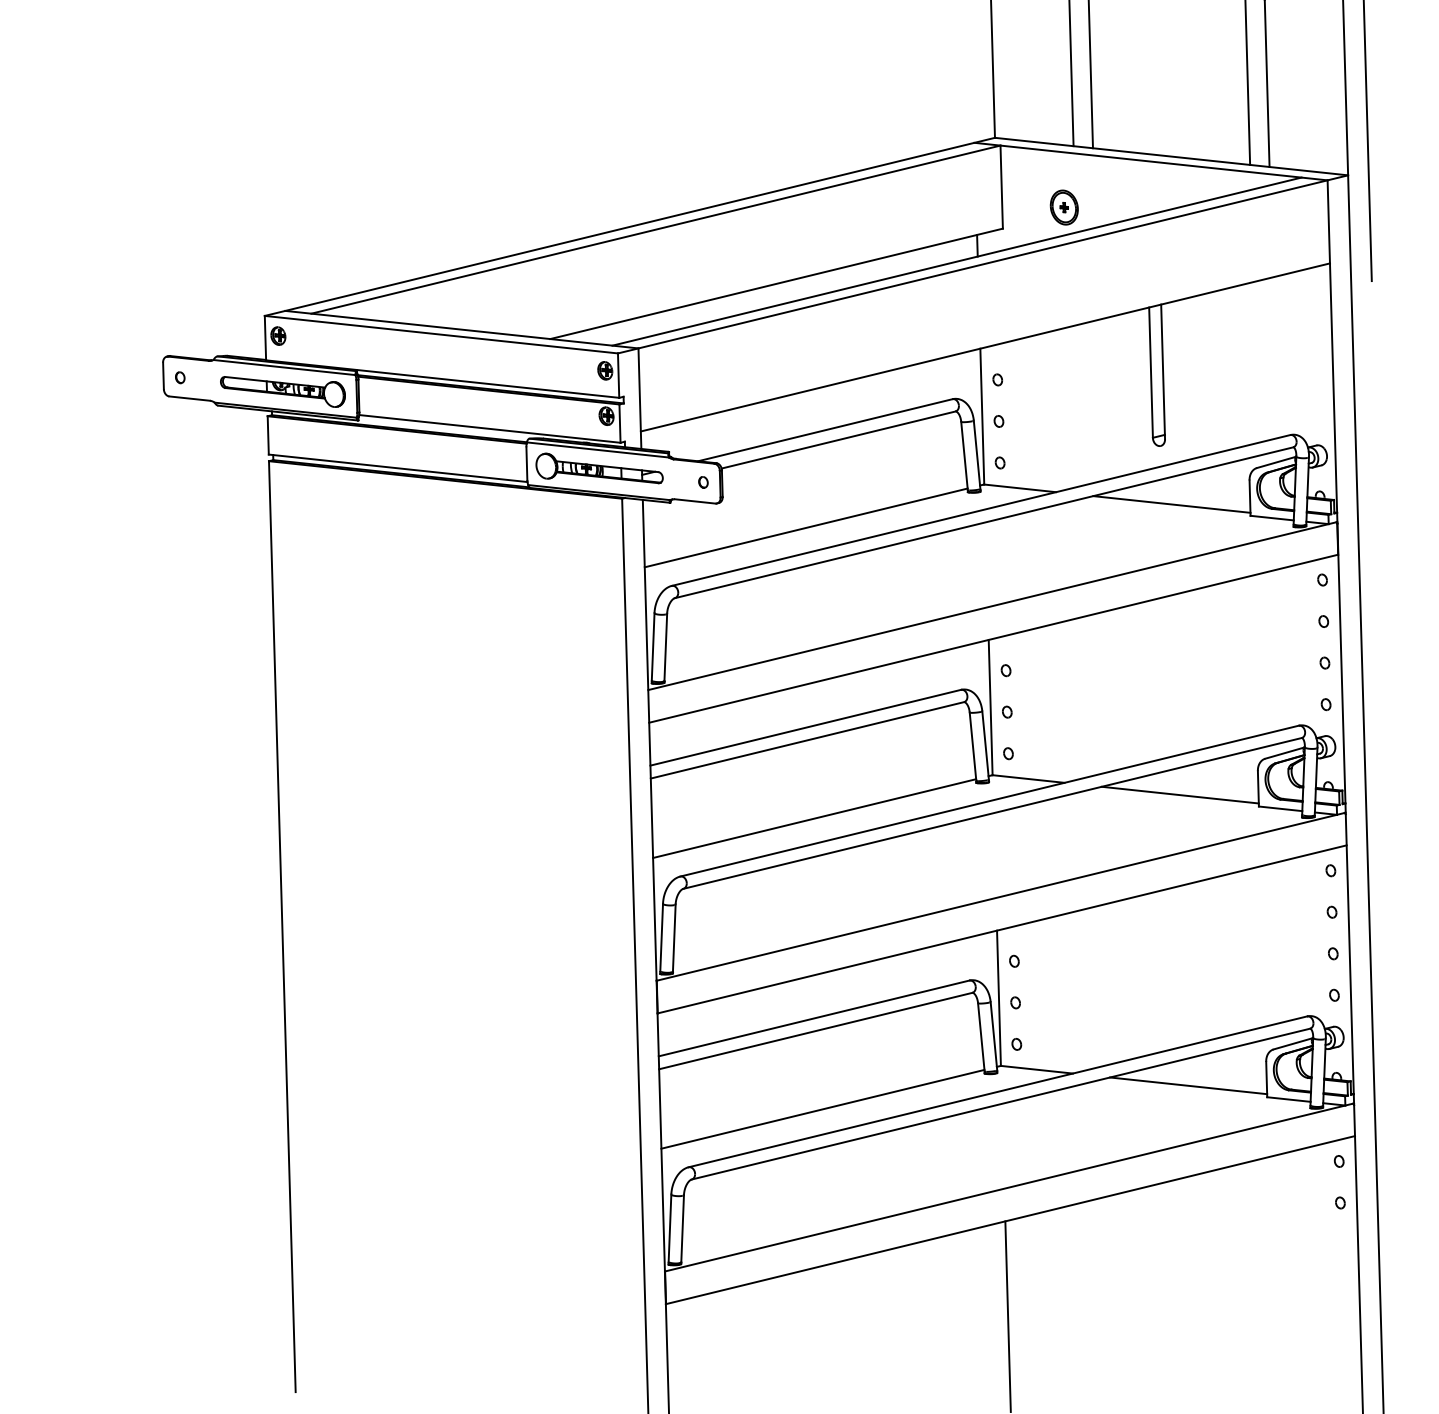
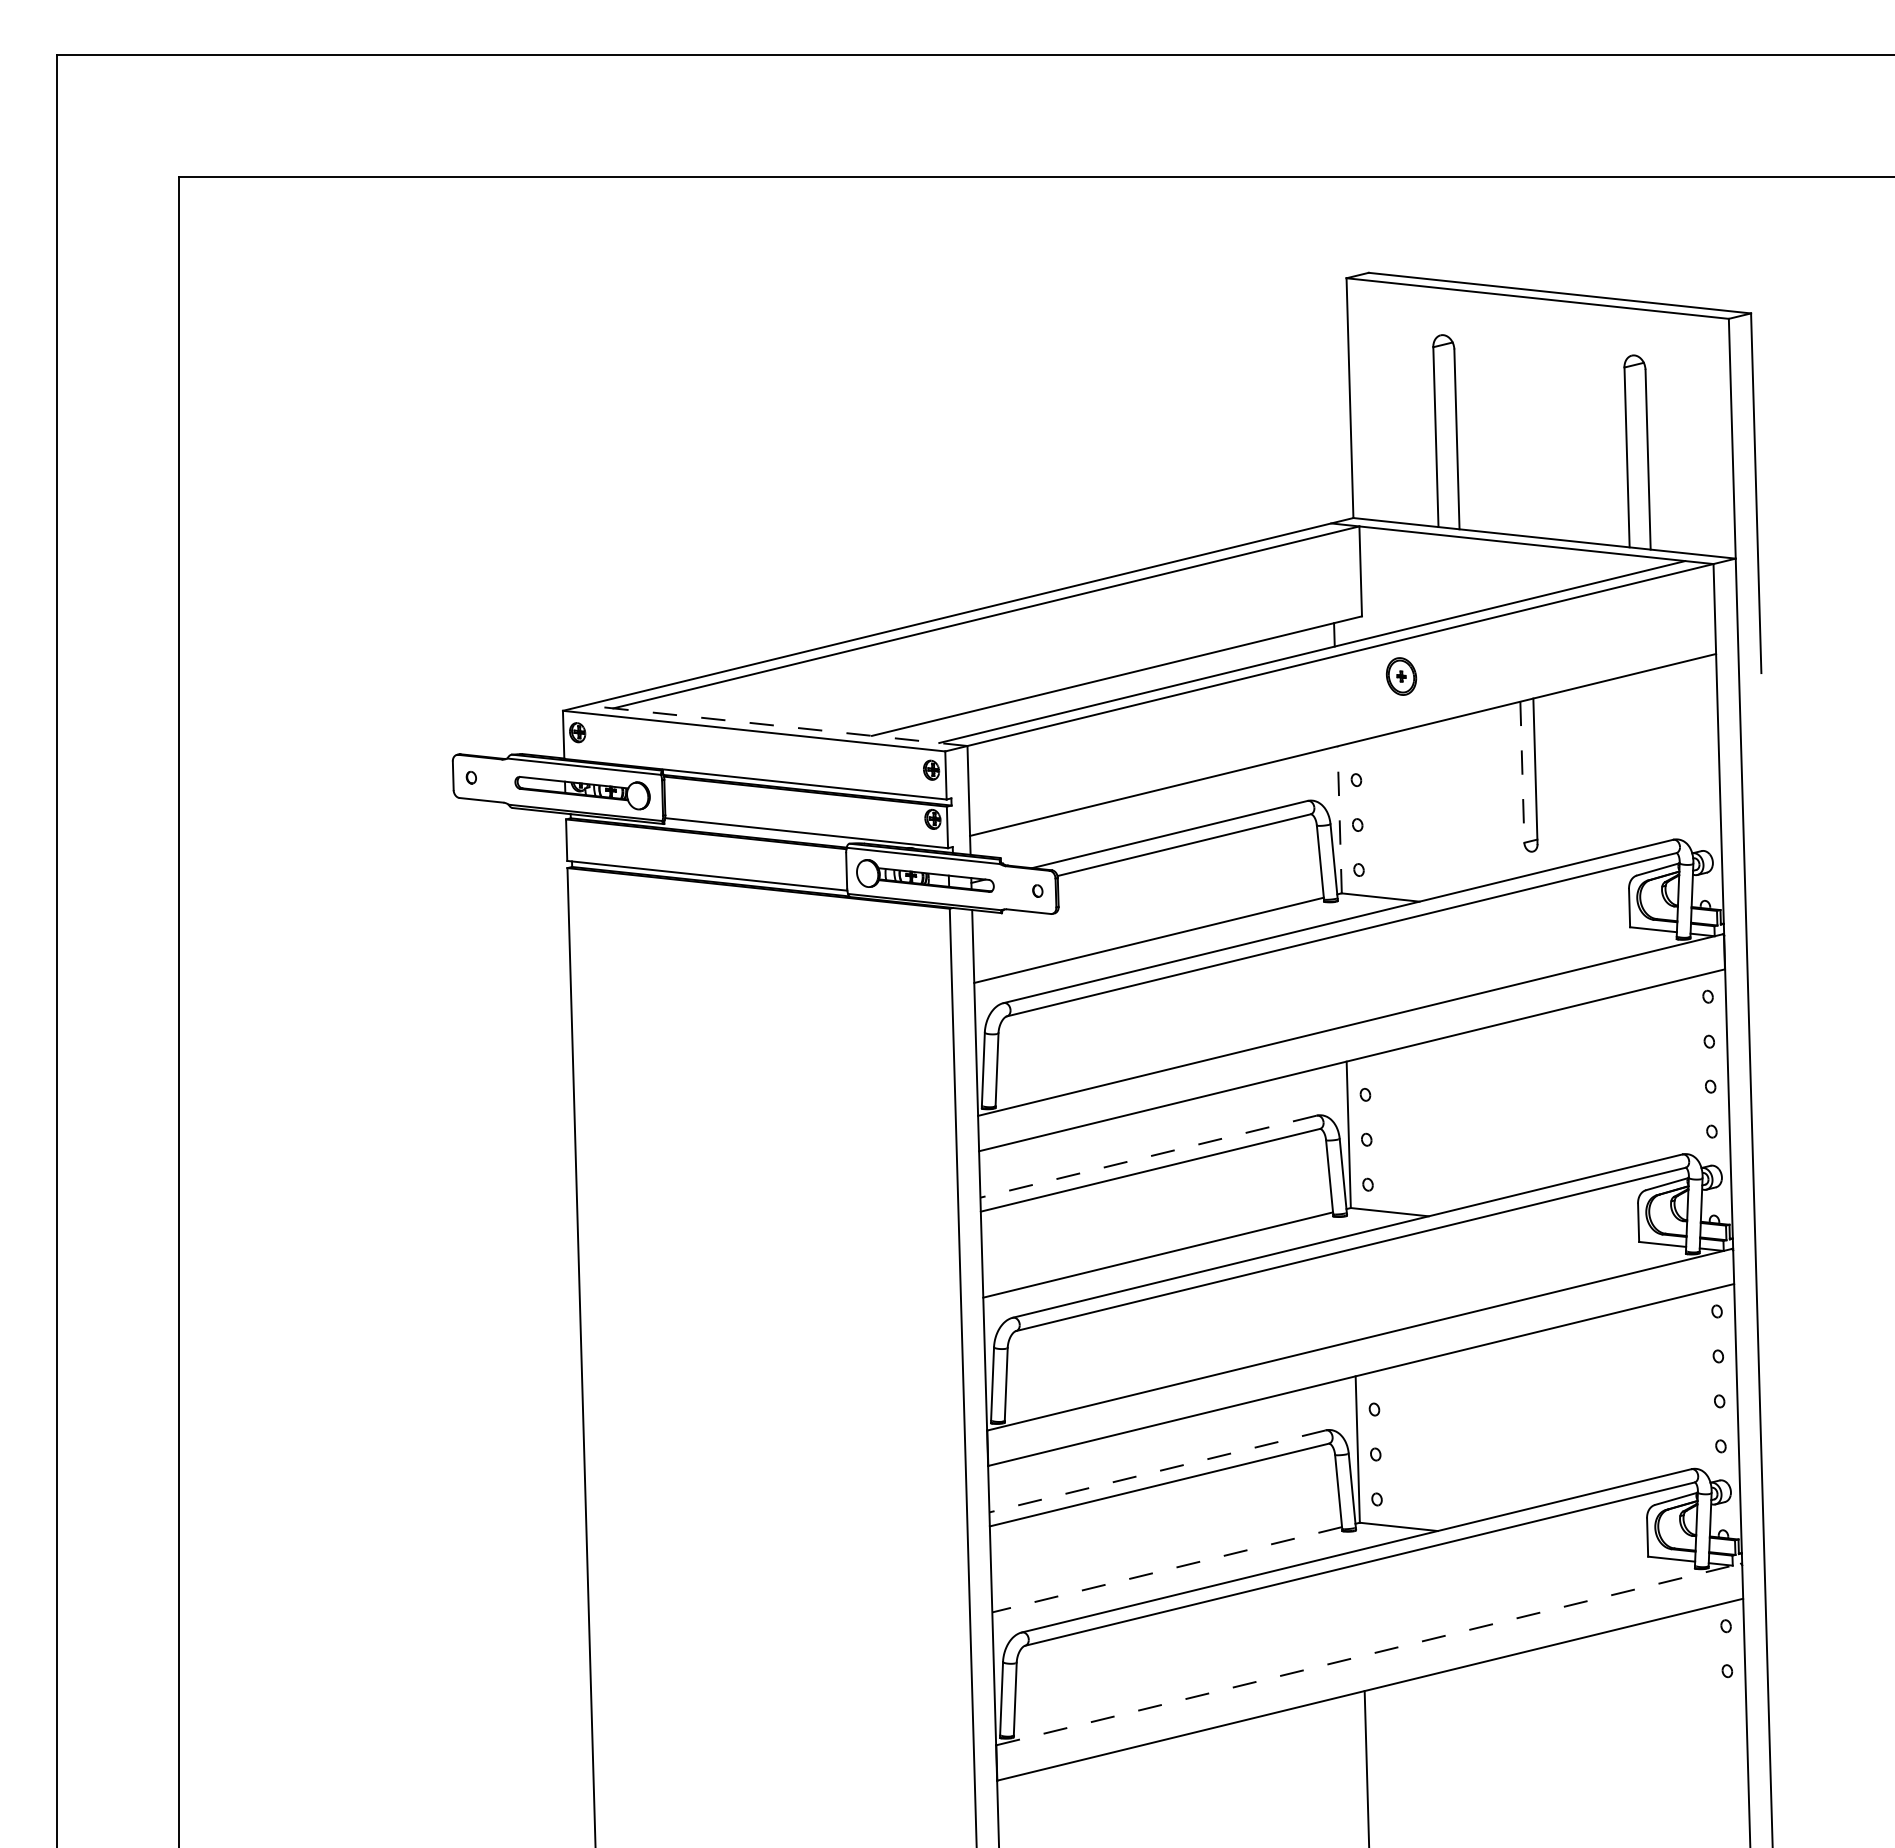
part: (1064, 207) -> (1401, 676), moved
line: (461, 329) -> (775, 725), solid -> dashed
line: (1151, 372) -> (1522, 772), solid -> dashed
line: (982, 416) -> (1339, 819), solid -> dashed
line: (1171, 504) -> (1544, 914), removed
line: (805, 727) -> (1148, 1156), solid -> dashed
line: (1180, 795) -> (1554, 1229), removed
line: (814, 1018) -> (1157, 1471), solid -> dashed
line: (1189, 1085) -> (1563, 1544), removed
line: (823, 1109) -> (1167, 1569), solid -> dashed
line: (1009, 1187) -> (1369, 1654), solid -> dashed

